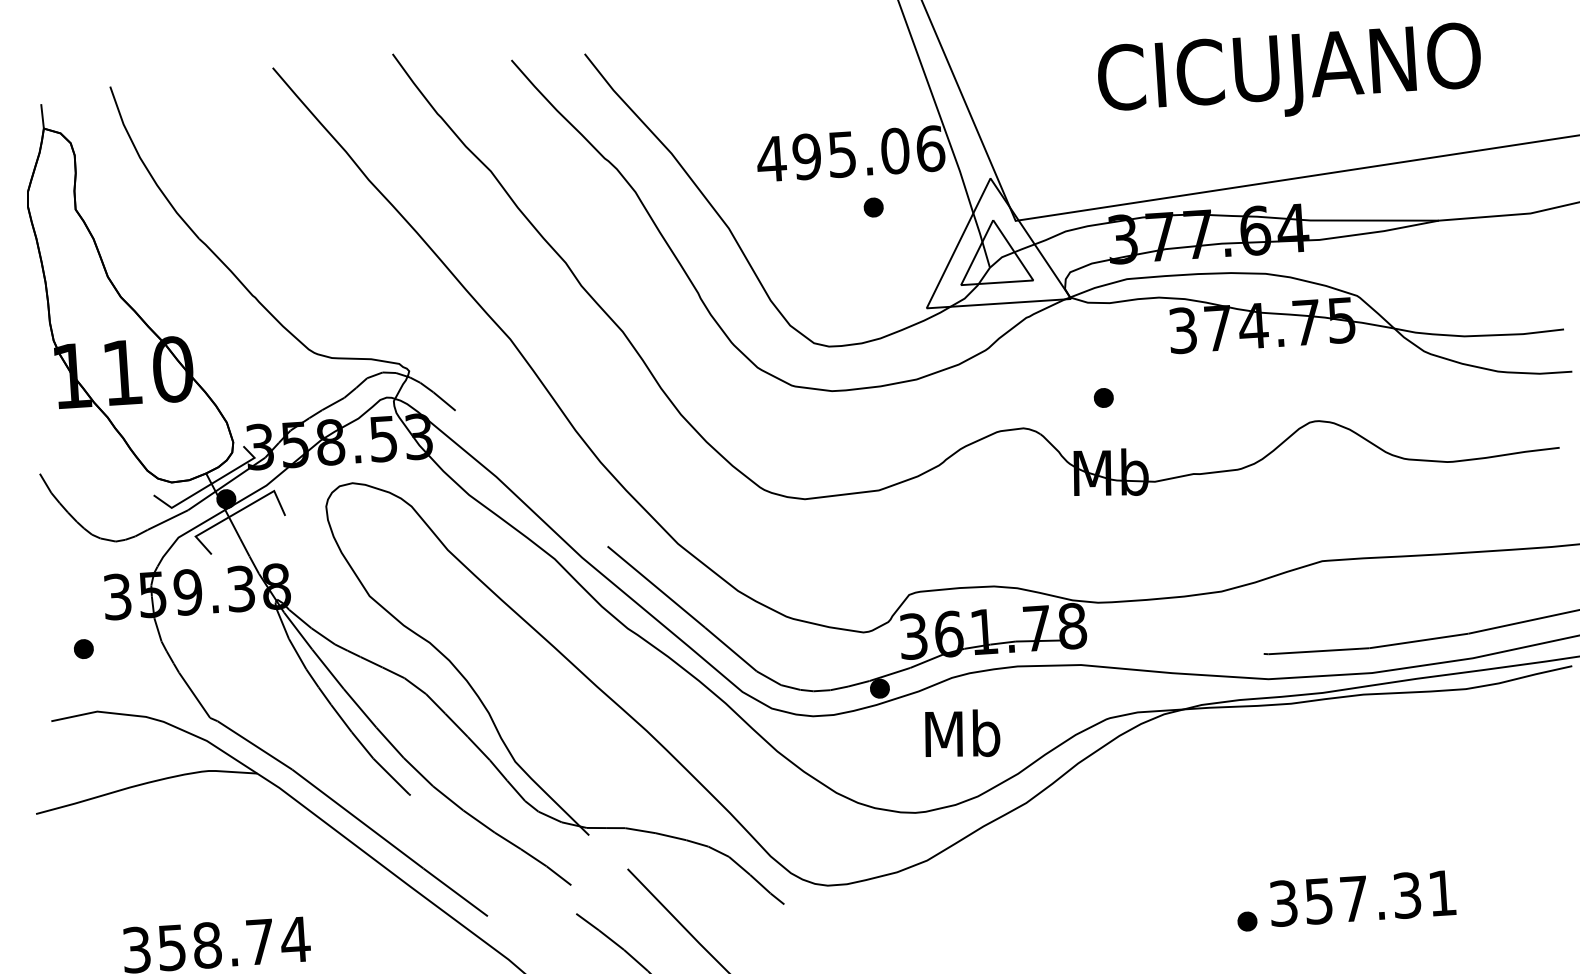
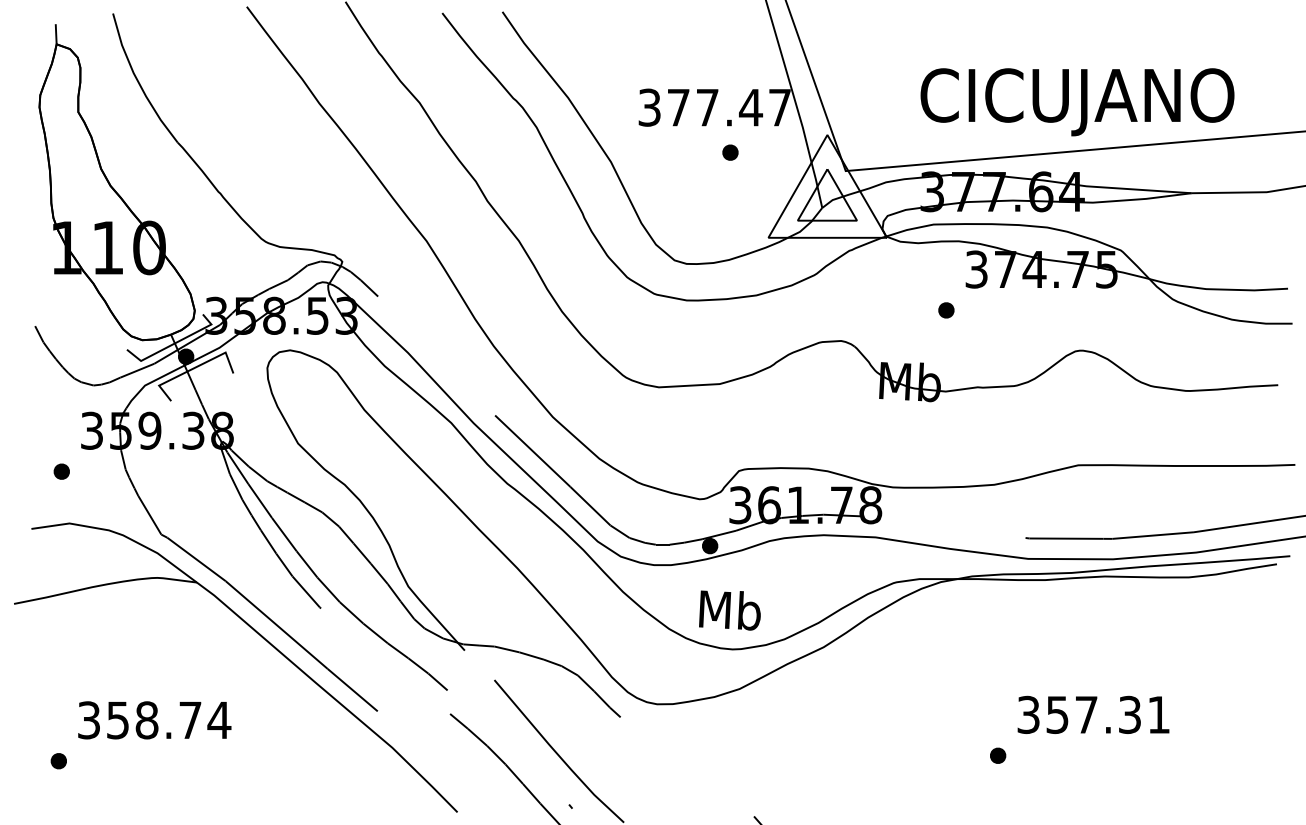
text: (1289, 75) -> (1077, 102), moved
text: (850, 153) -> (714, 107), 495.06 -> 377.47
part: (1103, 398) -> (946, 310), moved
text: (961, 734) -> (729, 610), moved
text: (1362, 897) -> (1093, 714), moved

